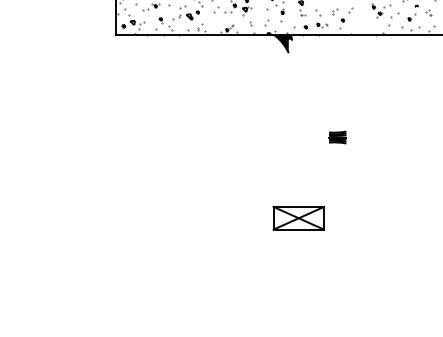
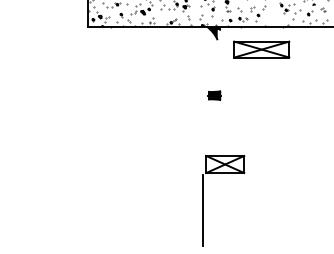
part: (346, 65) -> (261, 49), added
part: (337, 137) -> (214, 95), moved
line: (269, 279) -> (203, 210), added

